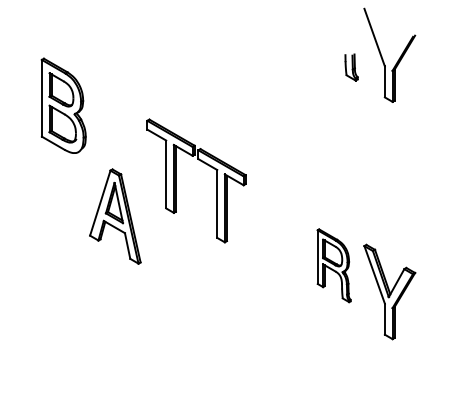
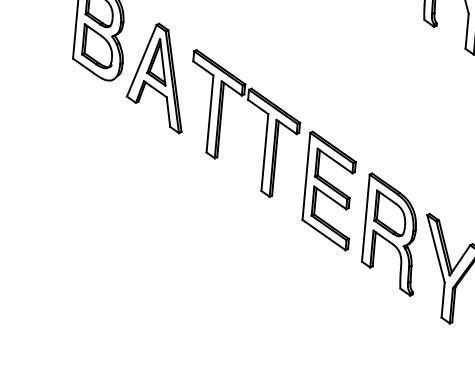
part: (115, 216) -> (157, 77), moved
part: (276, 232) -> (329, 190), added
part: (333, 265) -> (390, 234), size x1.43

